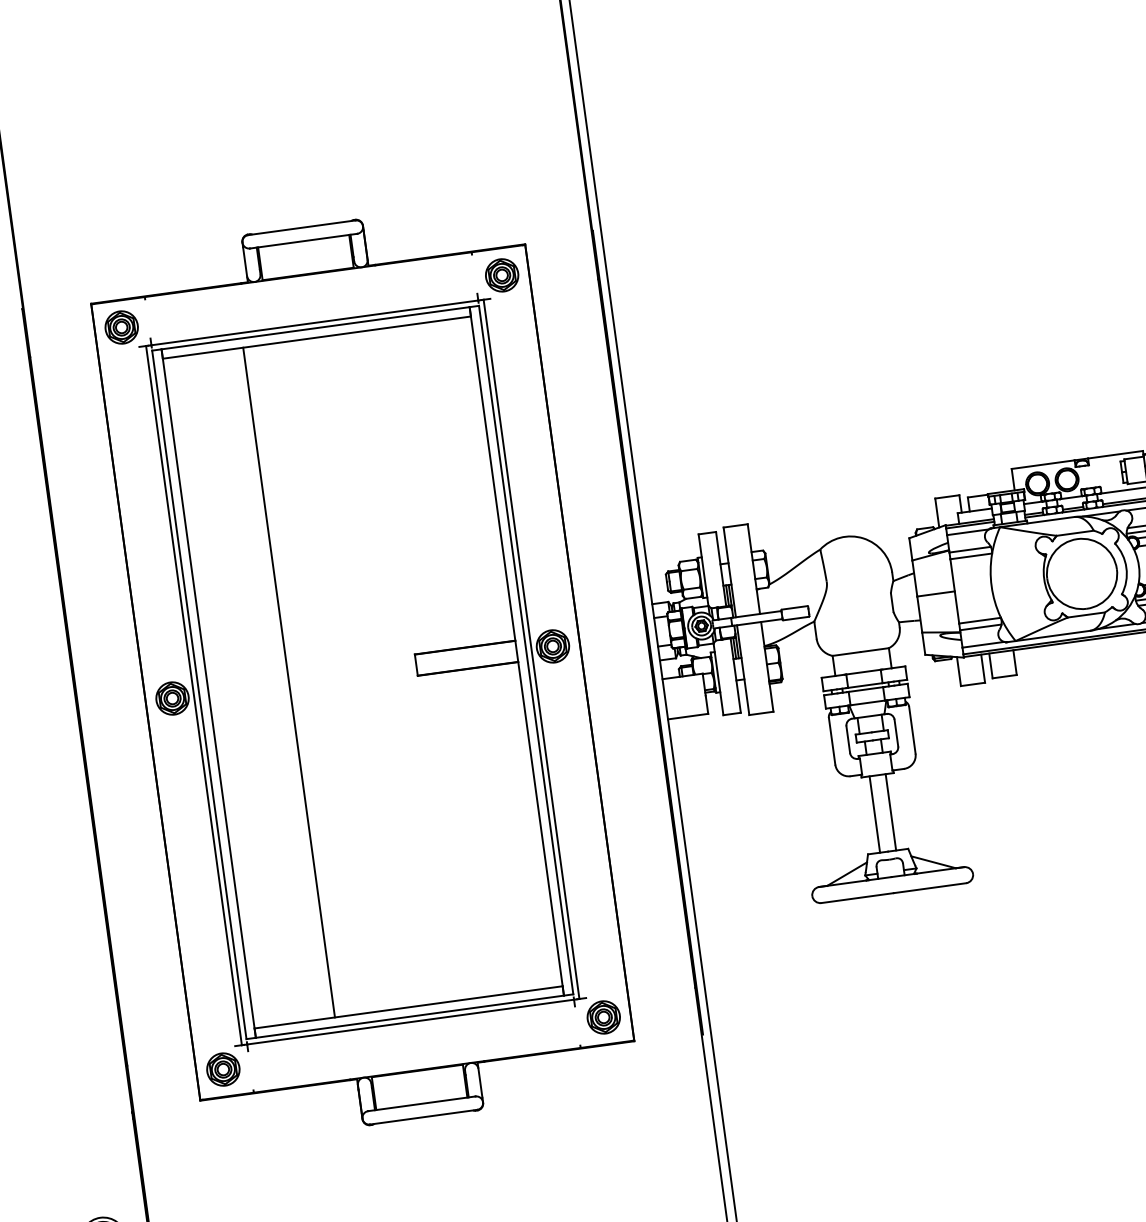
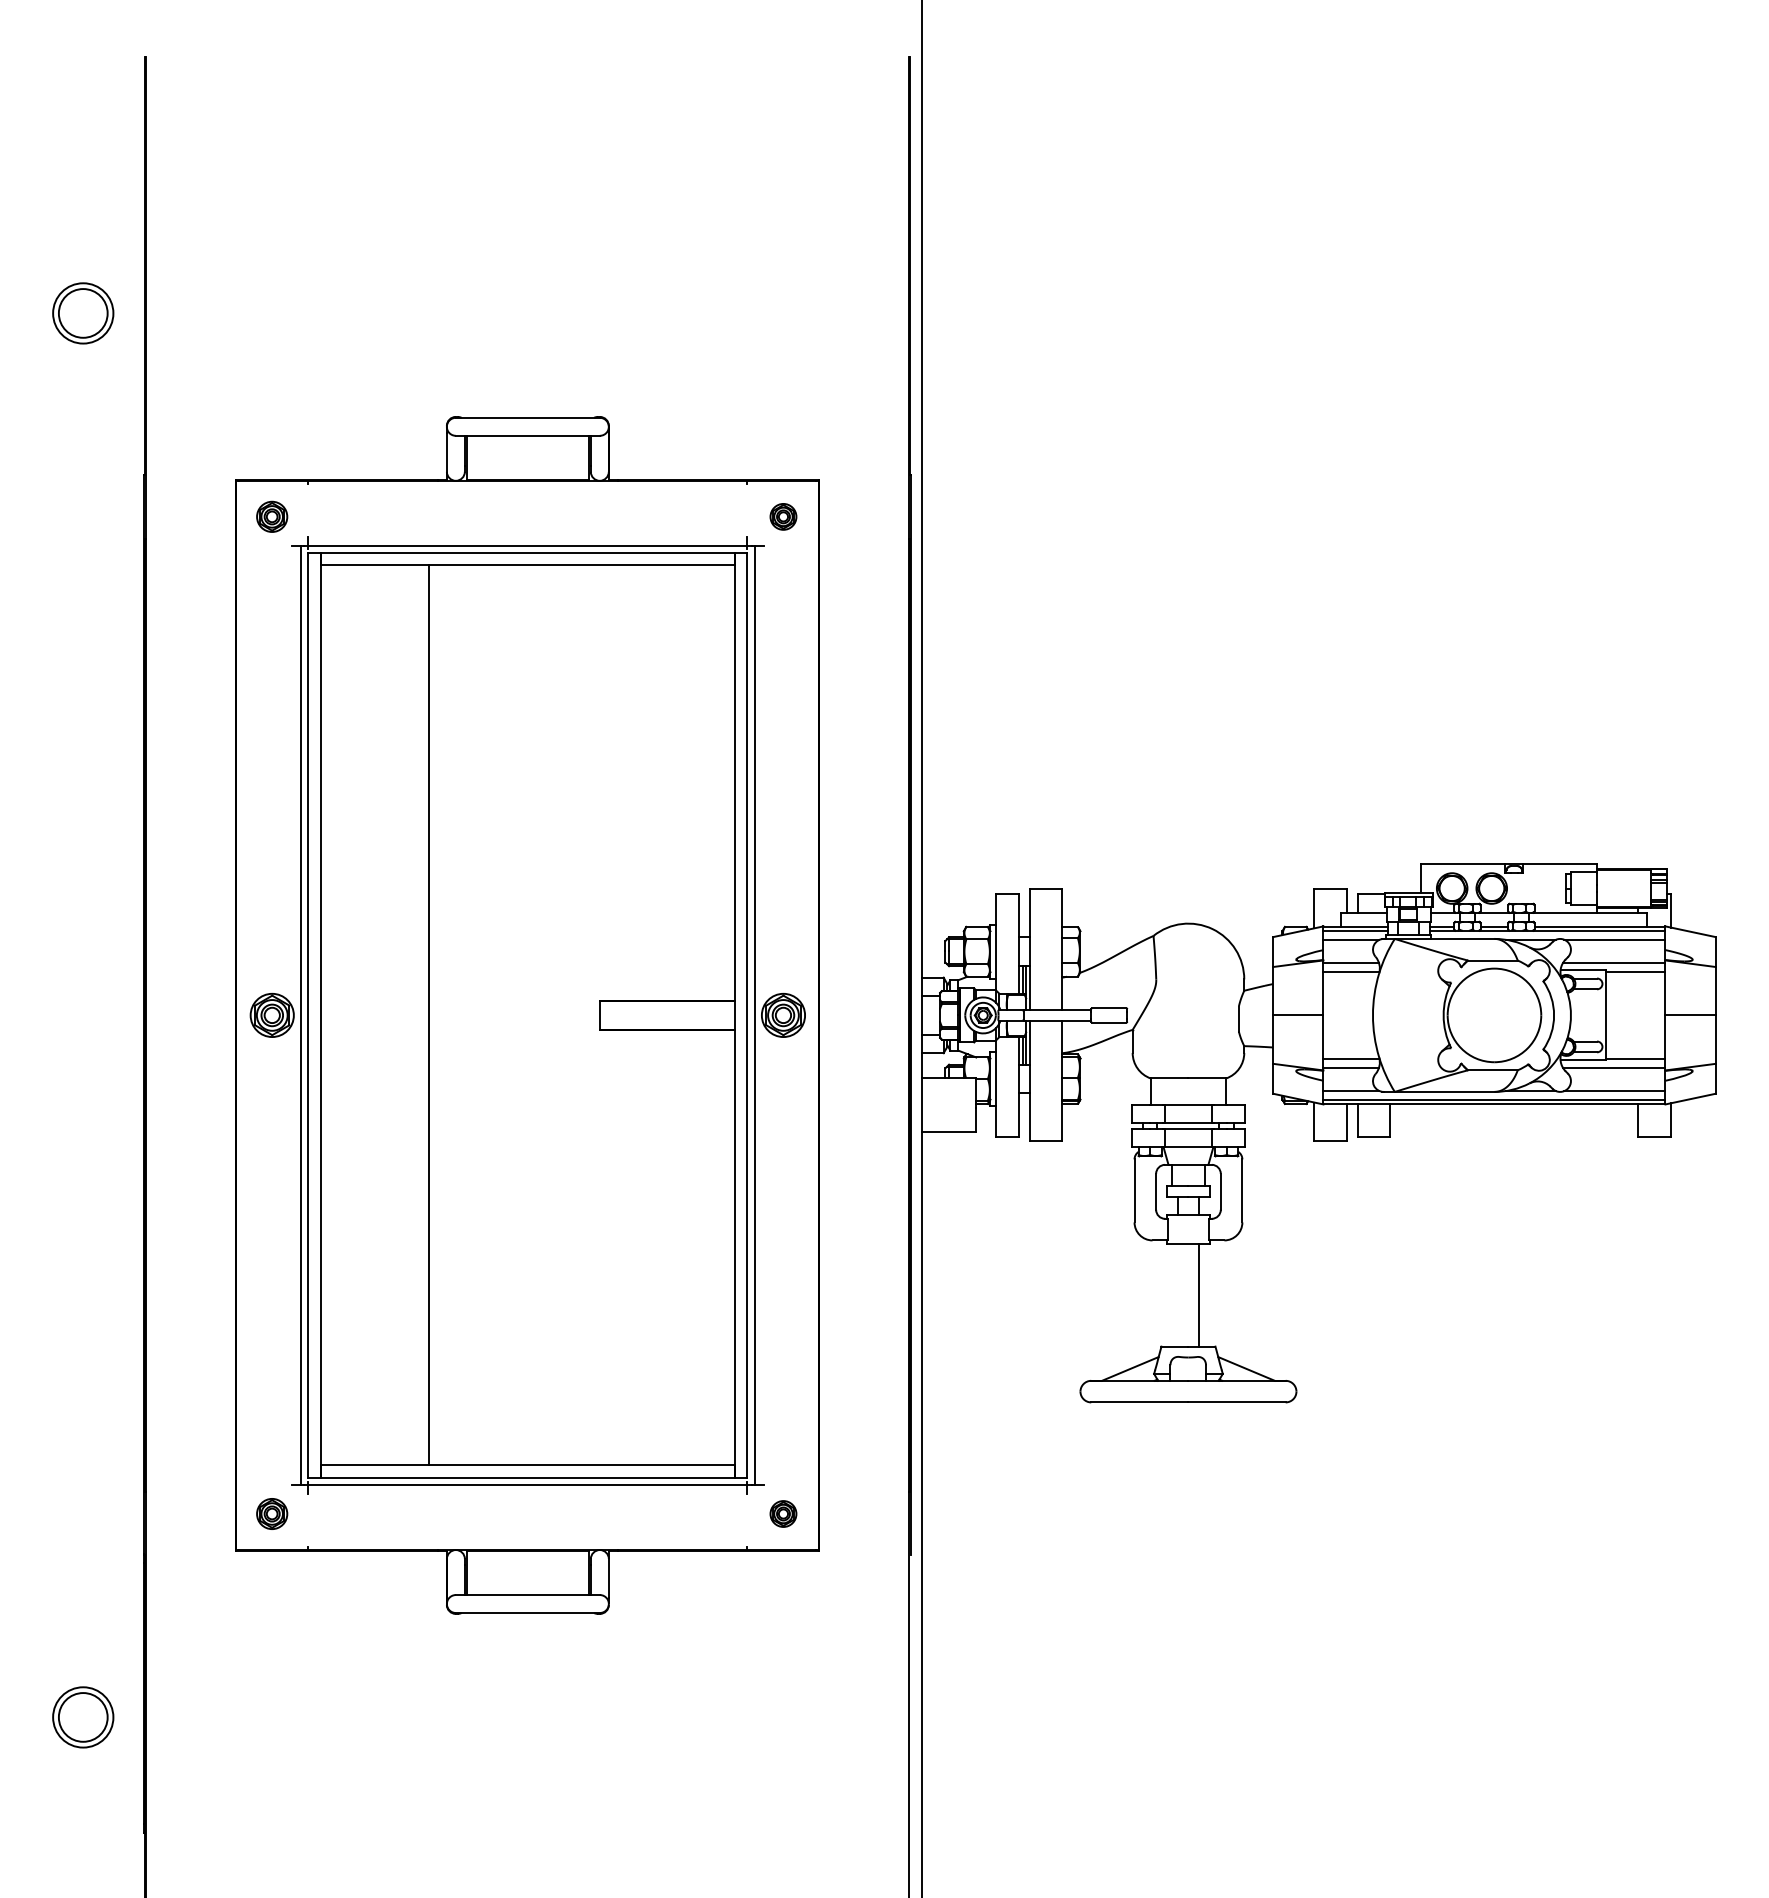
part: (502, 275) -> (783, 516), size x0.6
part: (121, 327) -> (271, 516), size x0.7
line: (874, 814) -> (1177, 1295), removed
part: (603, 1017) -> (783, 1513), size x0.6
part: (222, 1069) -> (271, 1513), size x0.7

